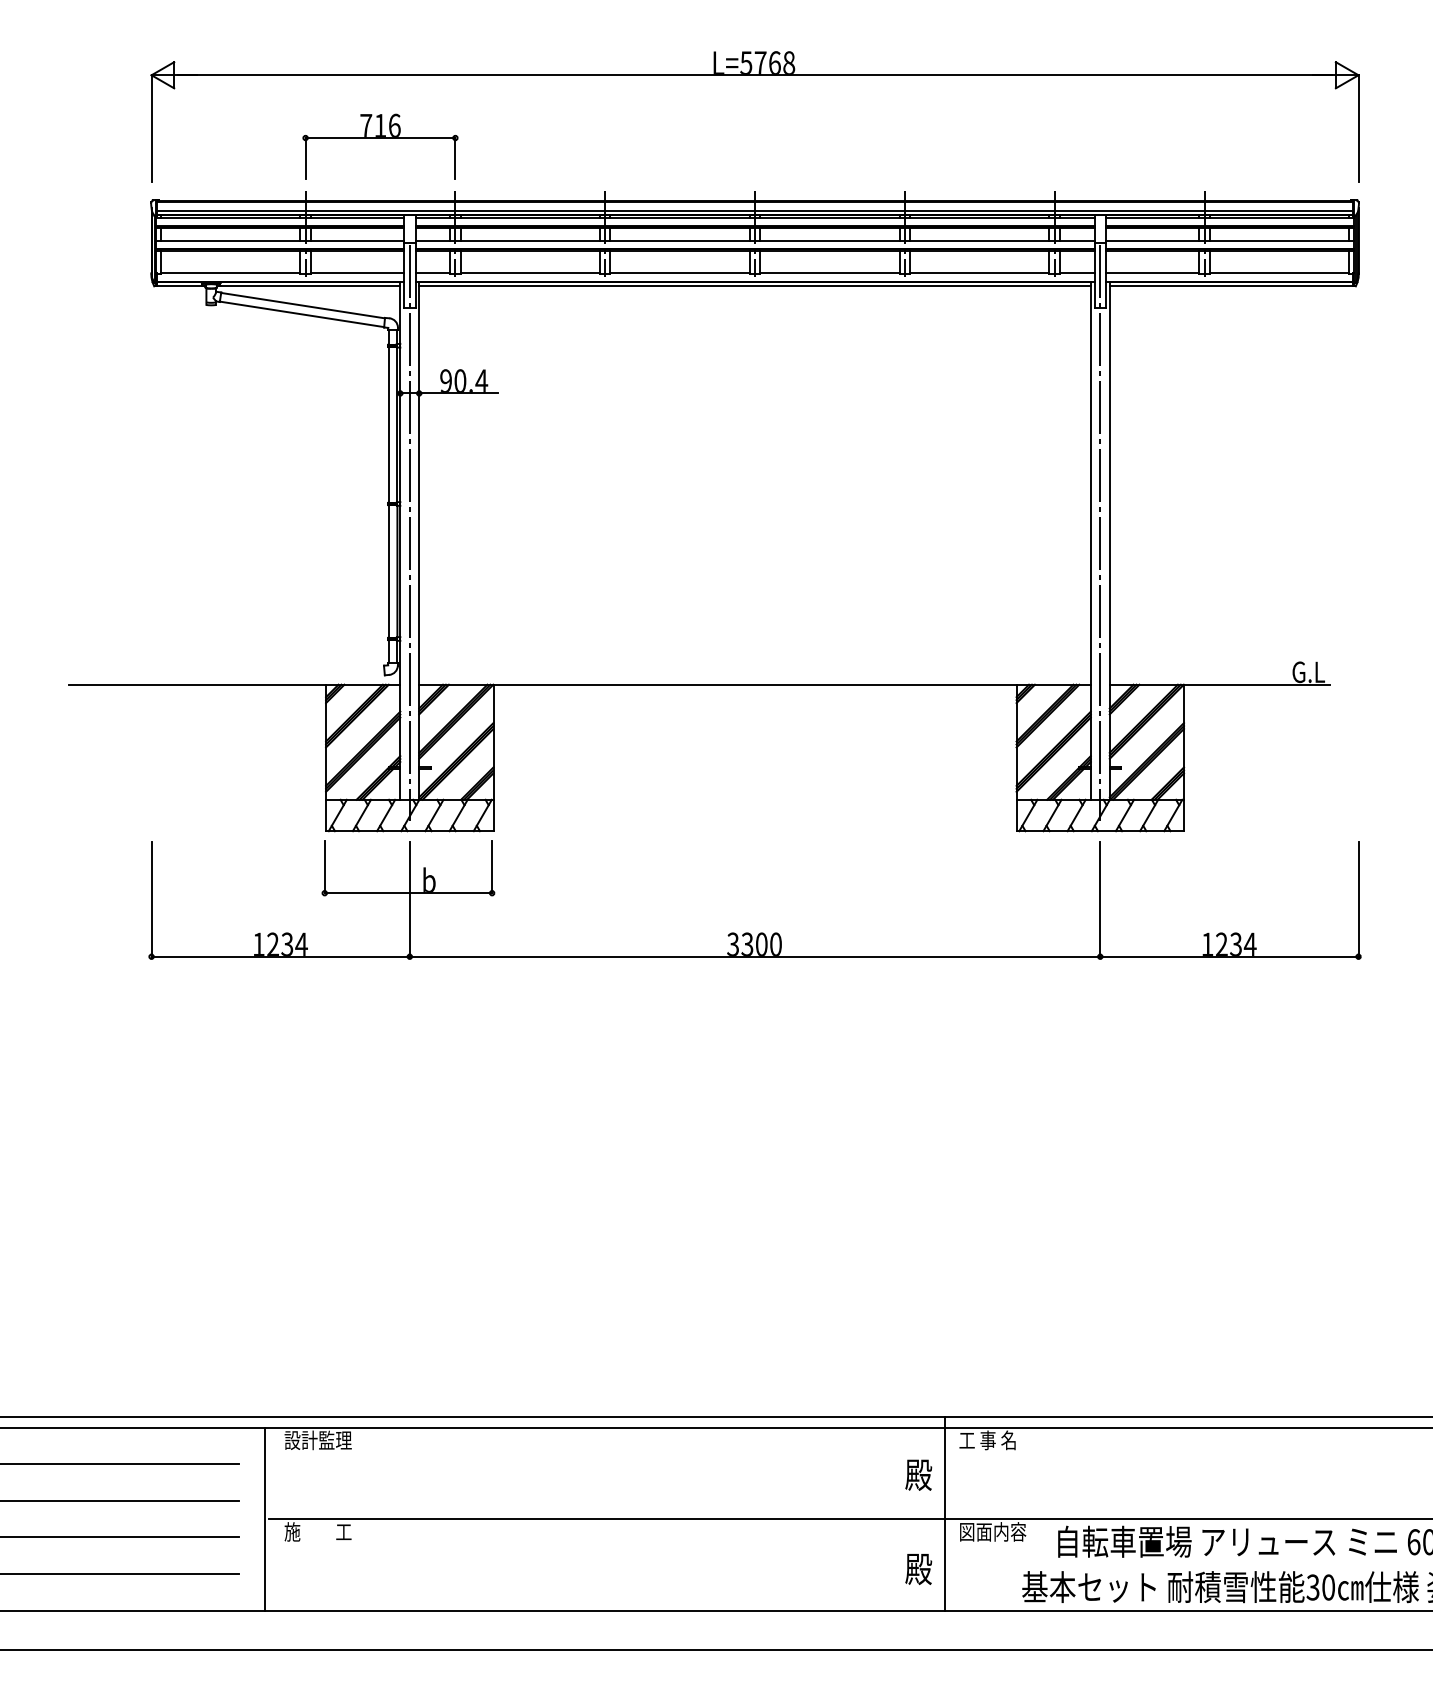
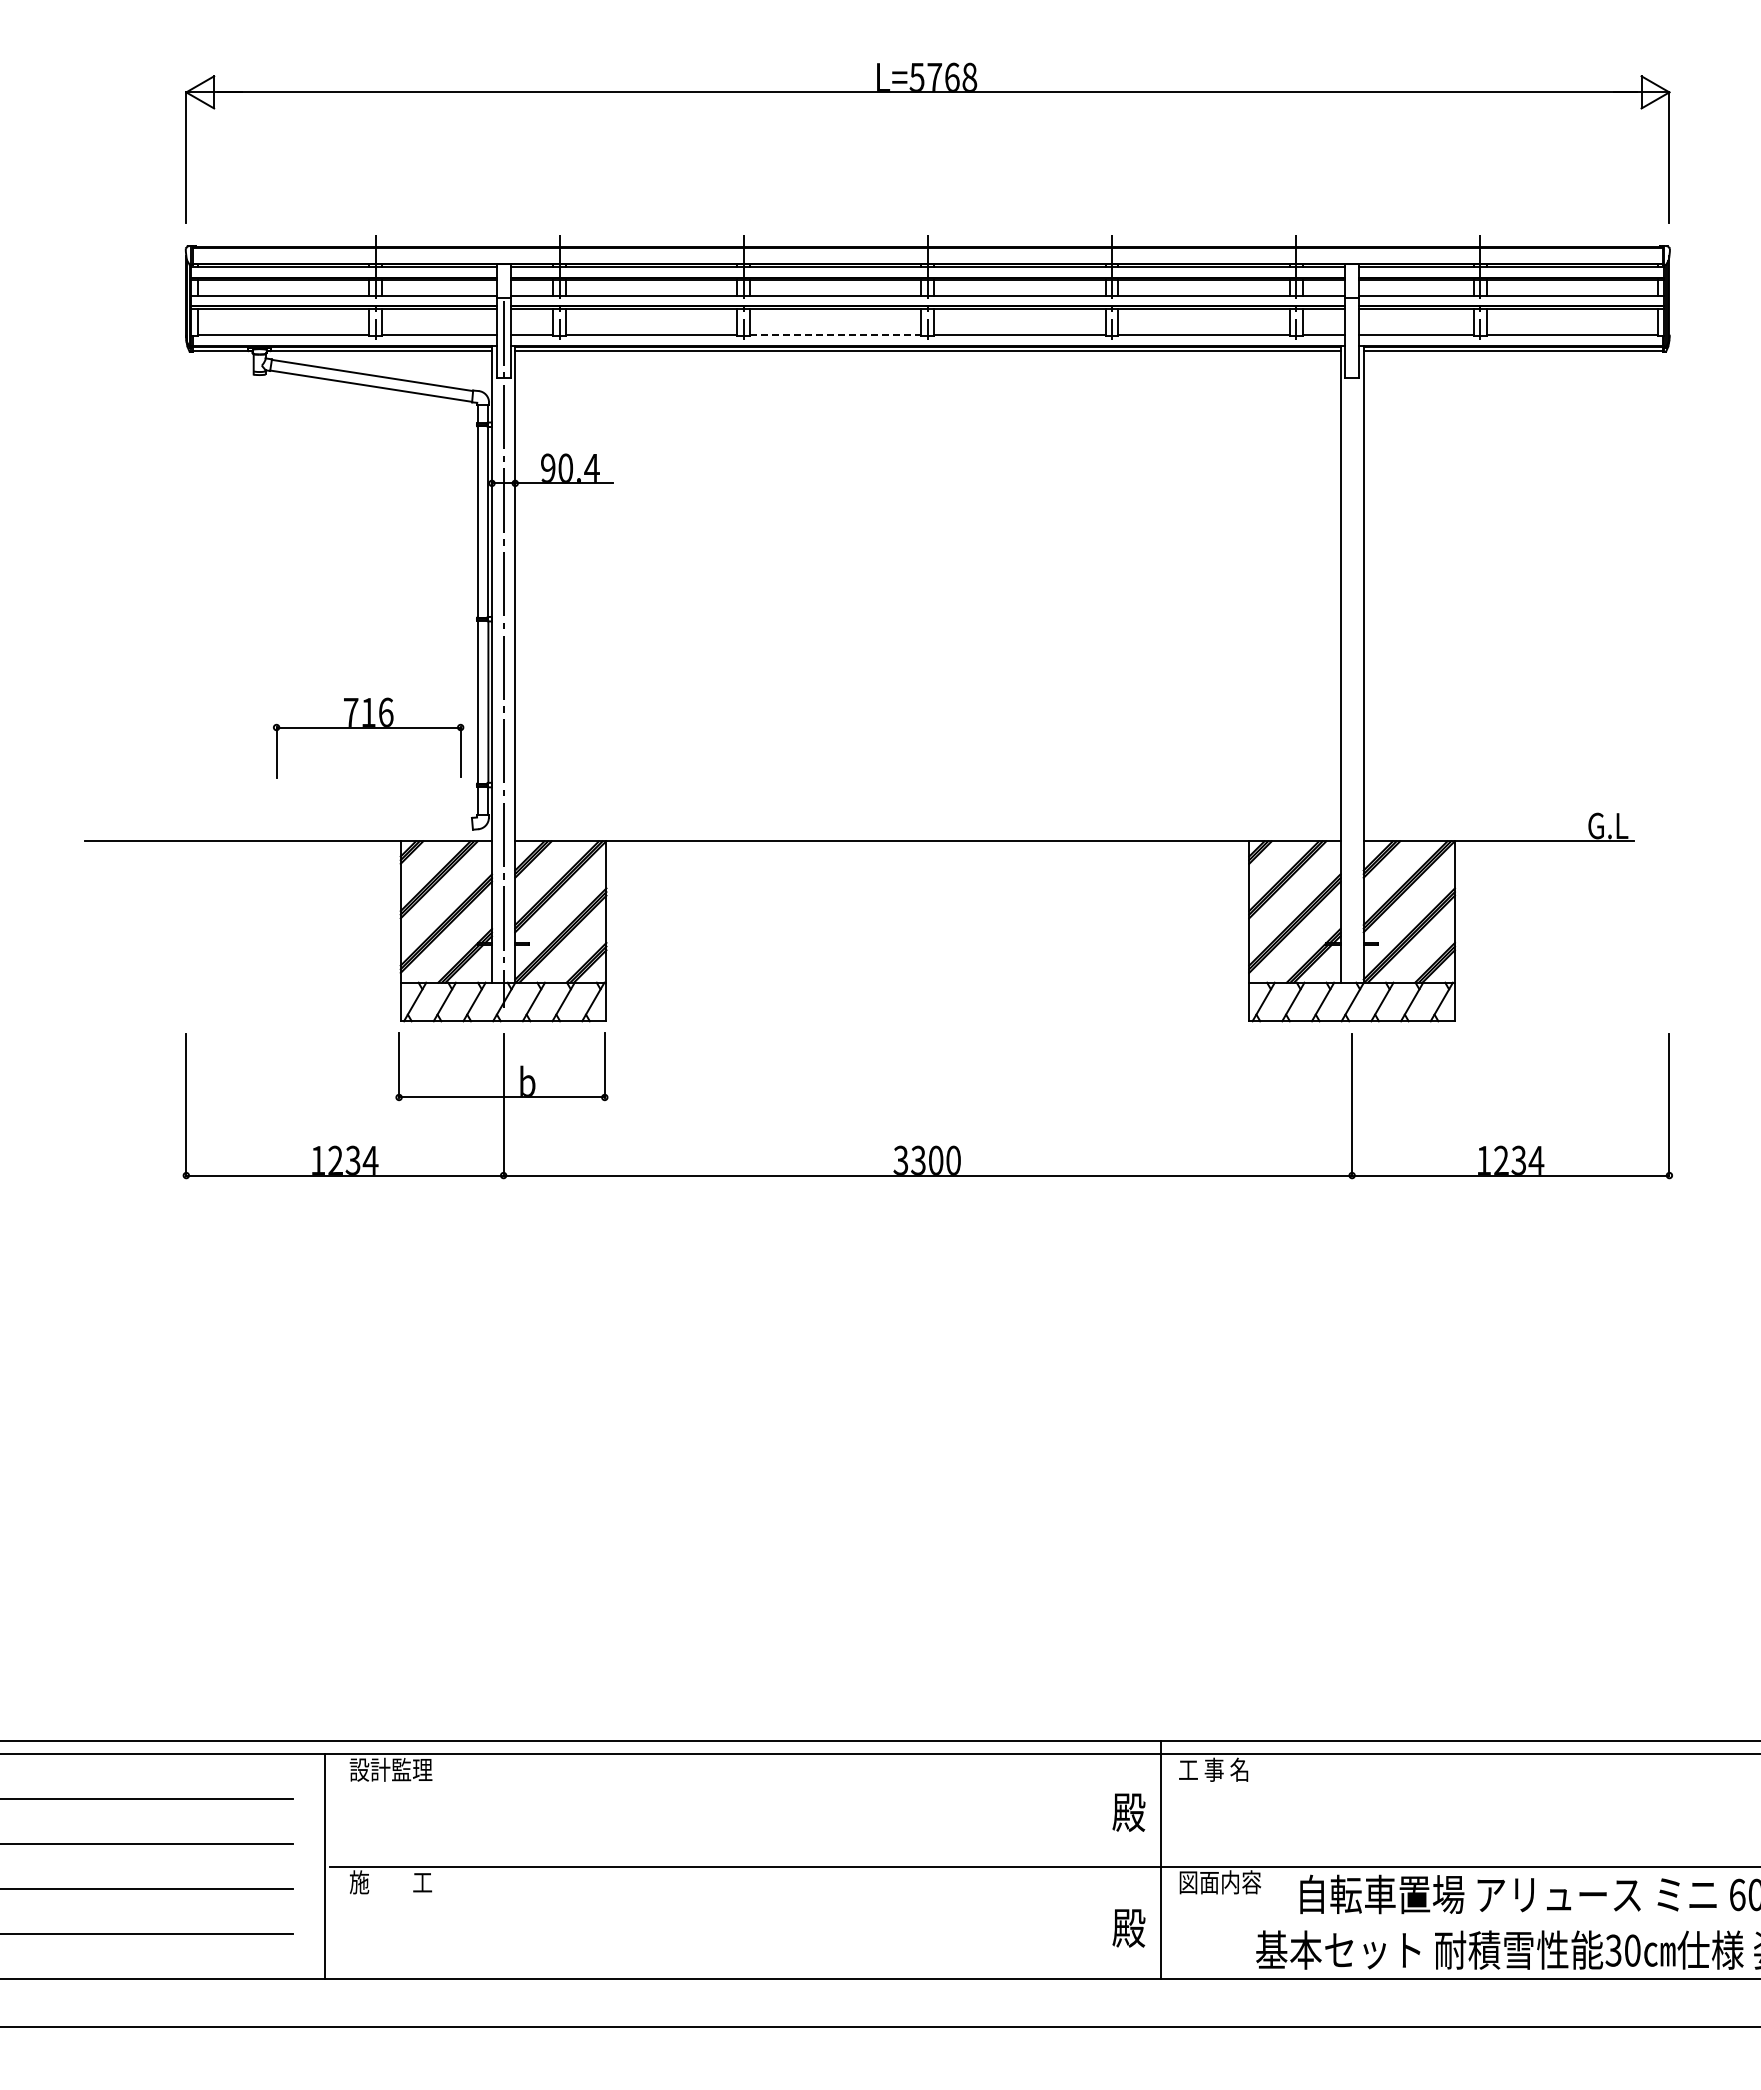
part: (380, 138) -> (368, 728), moved
line: (754, 211) -> (927, 259), removed
line: (679, 272) -> (835, 334), solid -> dashed
line: (1100, 532) -> (1352, 654), removed

